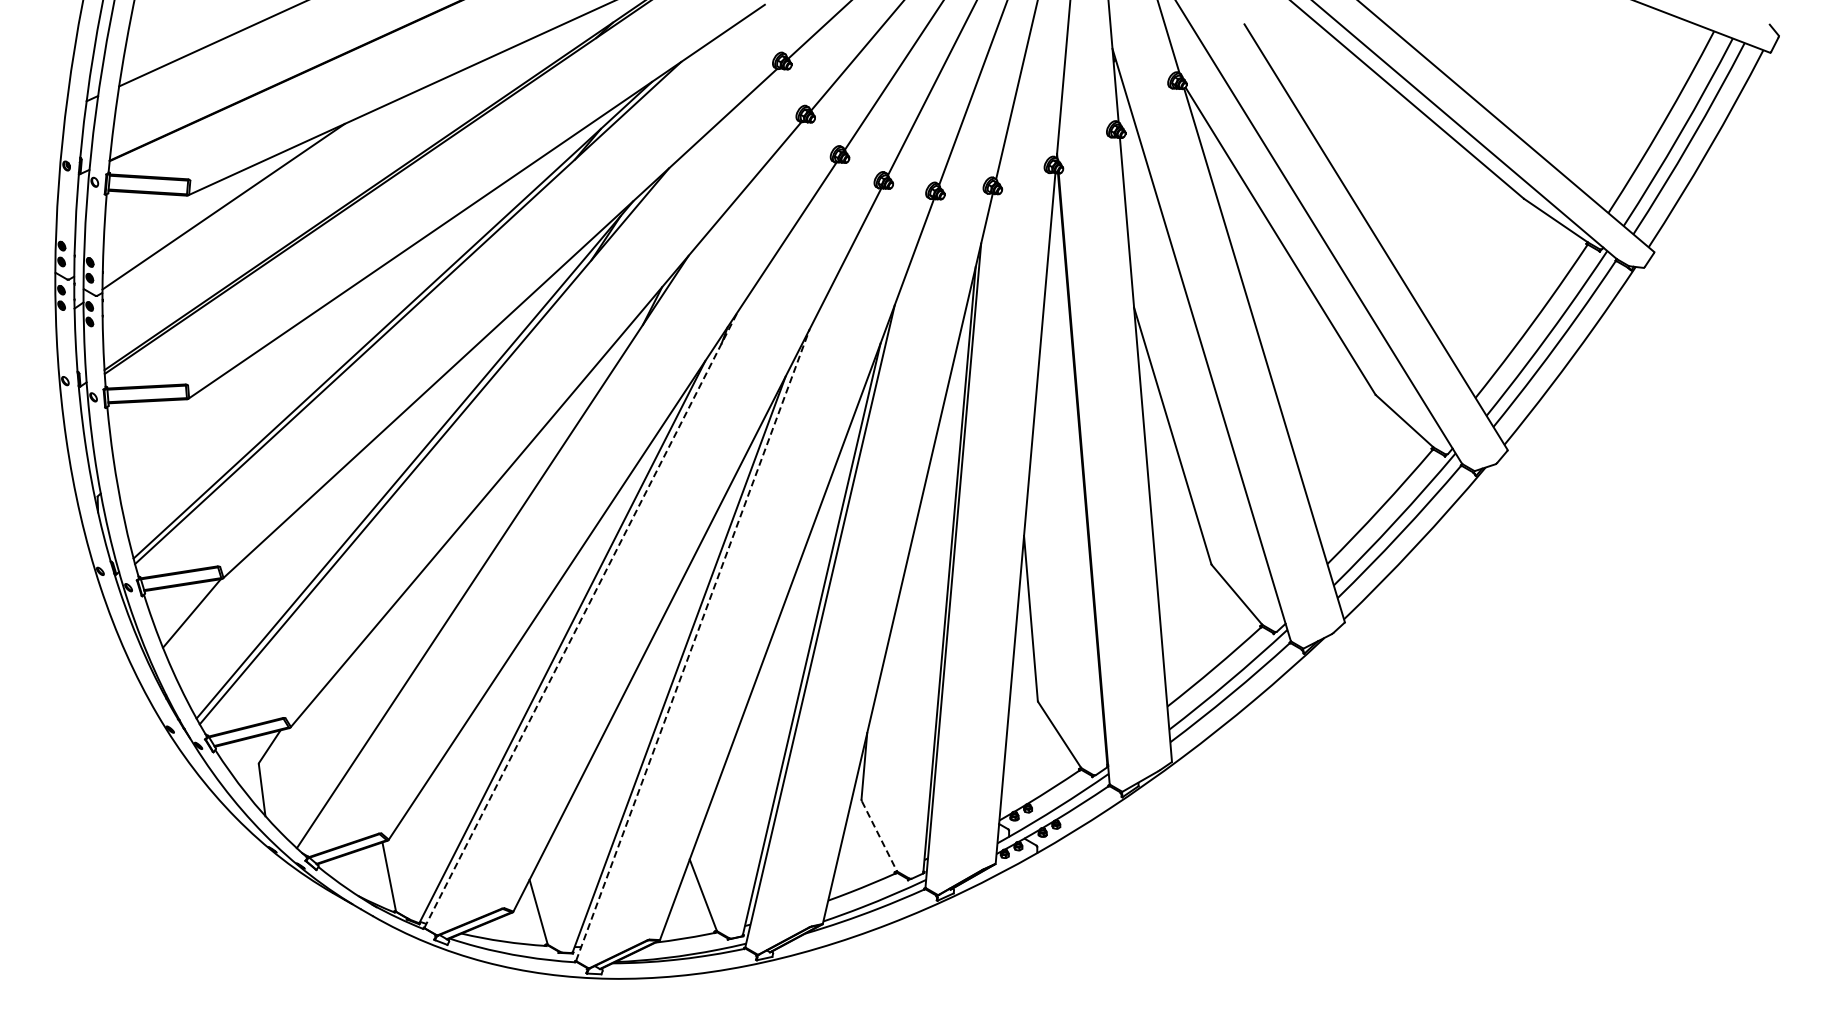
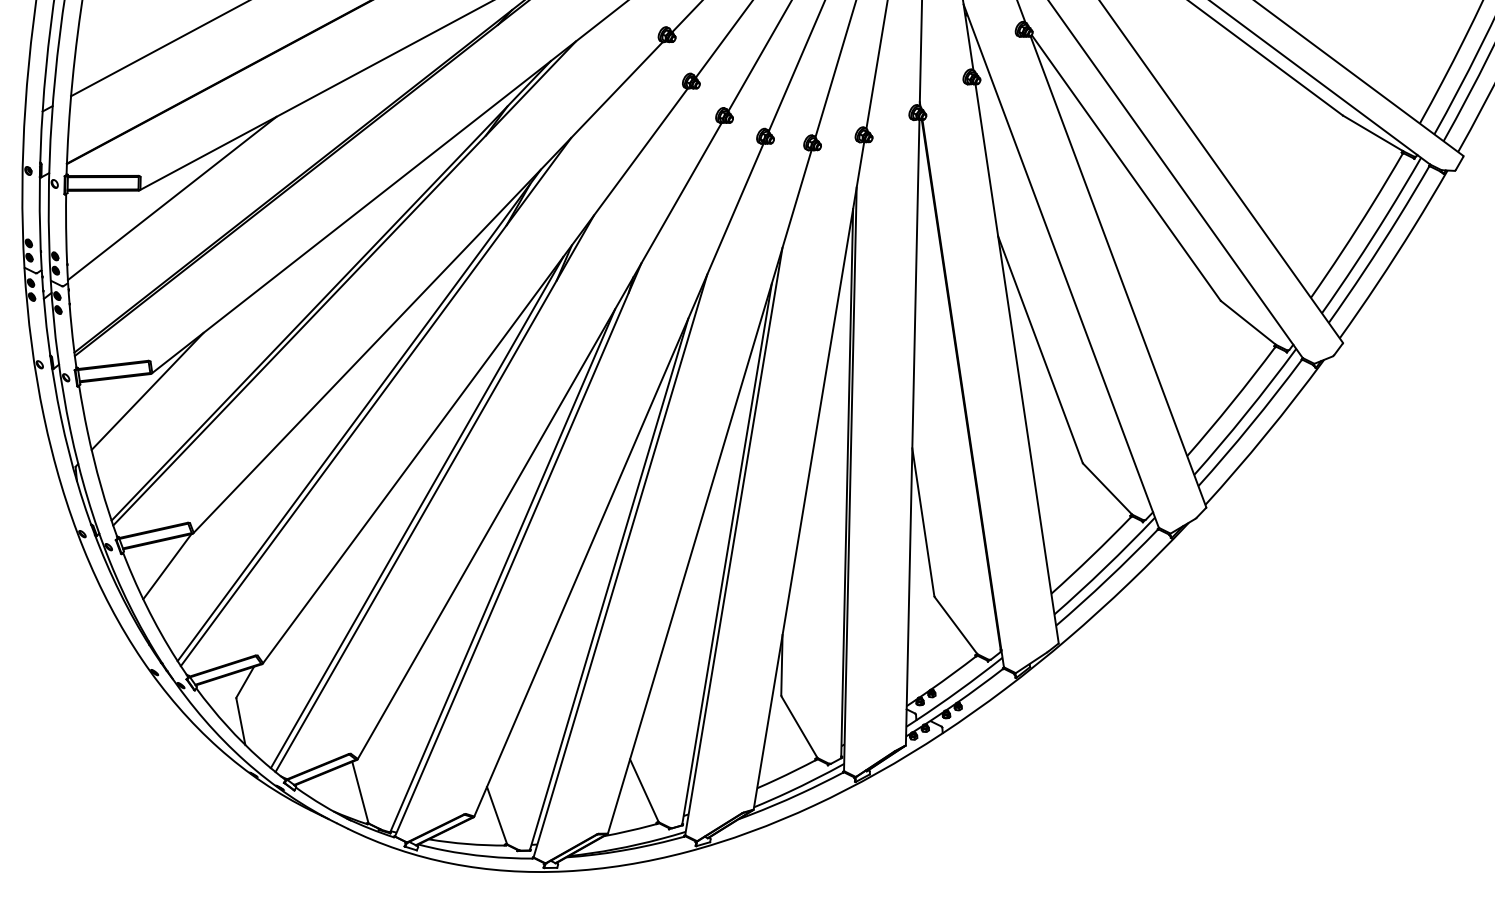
line: (182, 418) -> (147, 391), added
line: (471, 571) -> (416, 512), added
line: (581, 620) -> (518, 550), dashed -> solid
line: (692, 645) -> (620, 566), dashed -> solid
line: (879, 836) -> (799, 727), dashed -> solid

